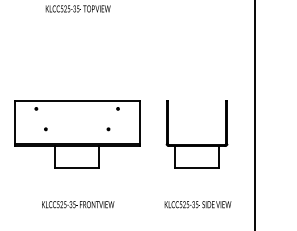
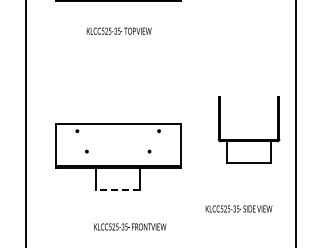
part: (196, 144) -> (248, 139), moved
line: (77, 168) -> (118, 190), solid -> dashed
text: (78, 204) -> (130, 226), moved
text: (197, 204) -> (238, 208), moved

